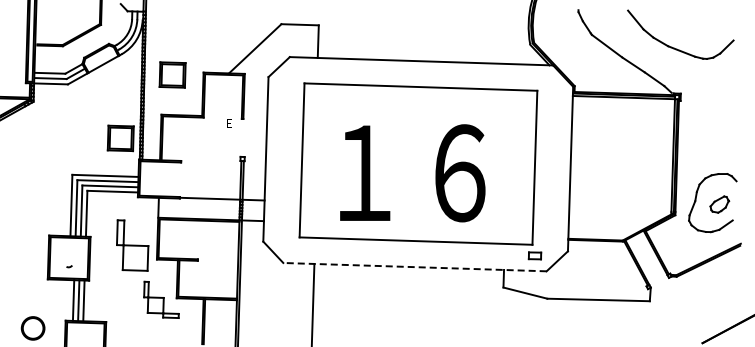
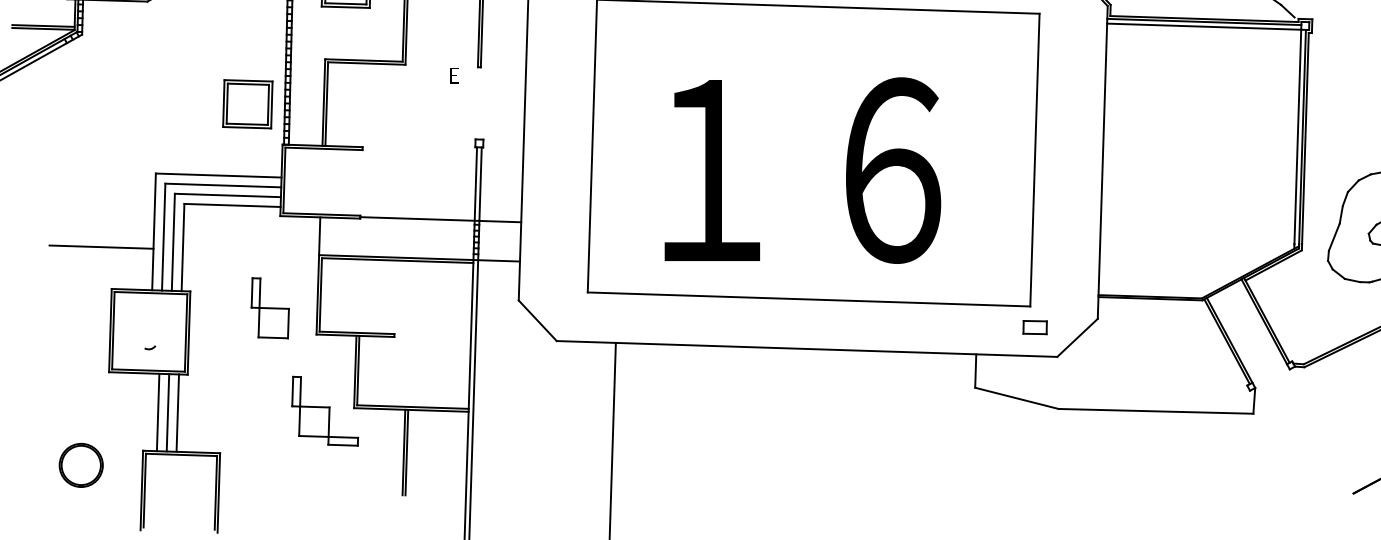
line: (43, 213) -> (100, 247), added
part: (132, 245) -> (270, 307), size x0.62
line: (414, 267) -> (806, 349), dashed -> solid

